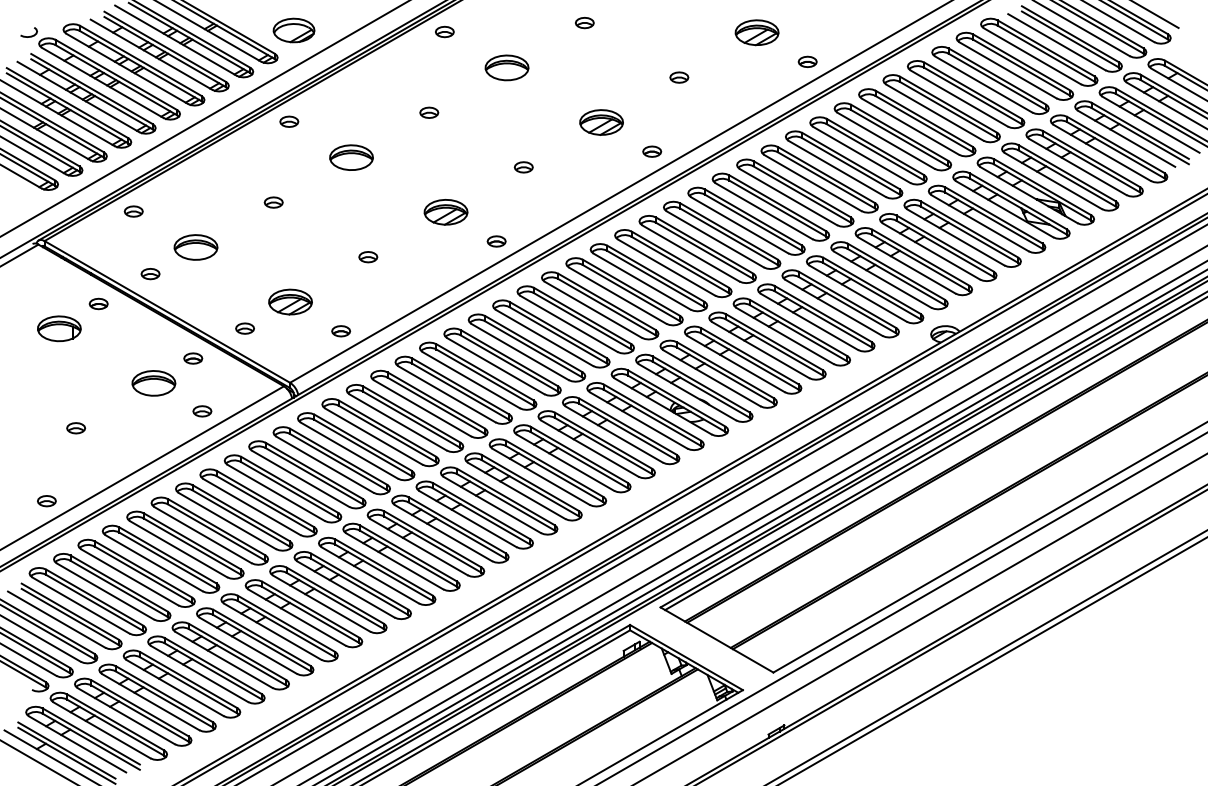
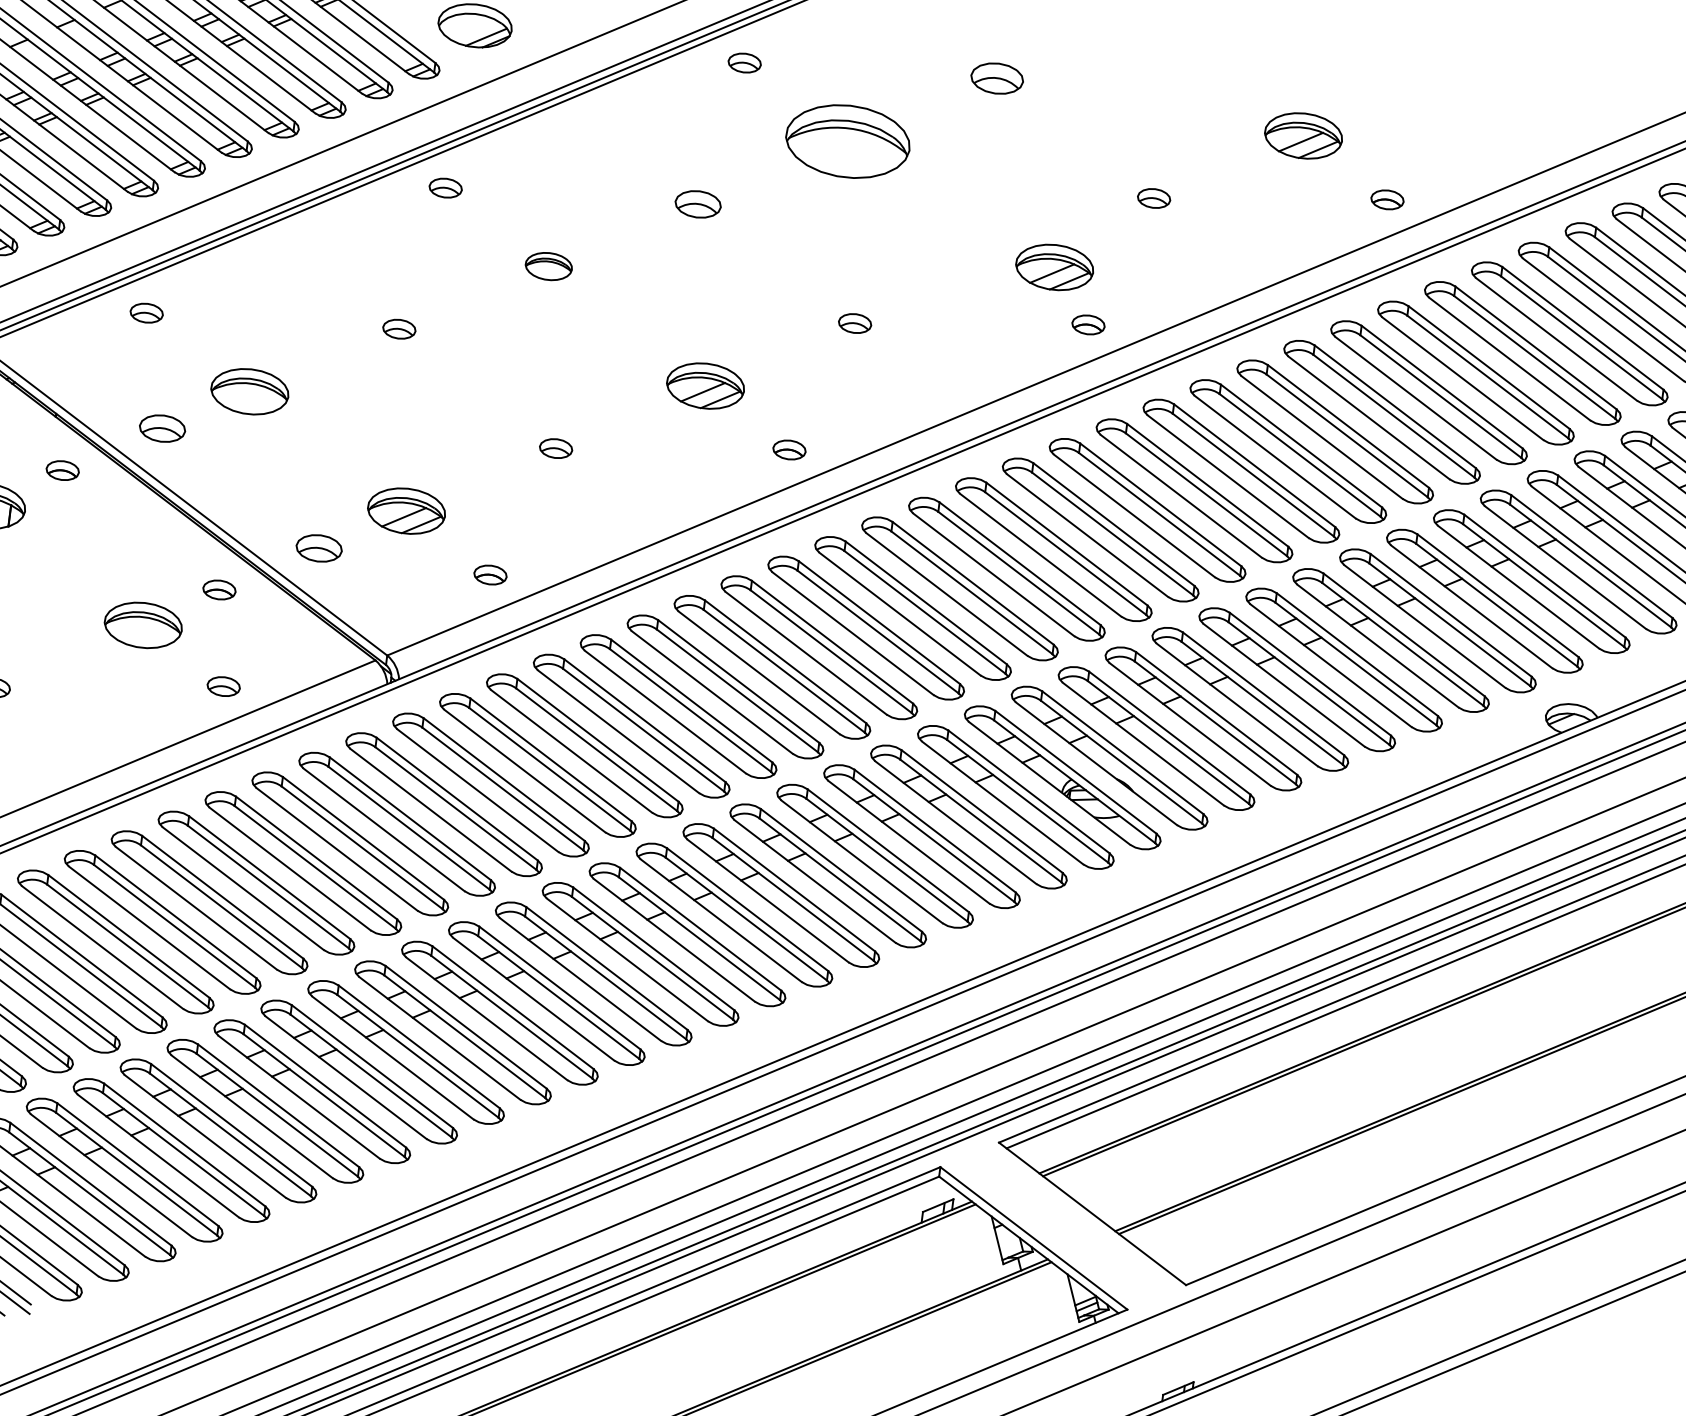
part: (584, 23) -> (996, 79), size x1.6
part: (506, 67) -> (846, 140), size x1.6
part: (429, 112) -> (698, 203), size x1.4
part: (601, 122) -> (1054, 267), moved
part: (351, 157) -> (548, 266), size x0.6
part: (150, 274) -> (162, 429), size x1.4
part: (244, 328) -> (318, 547), size x1.4

